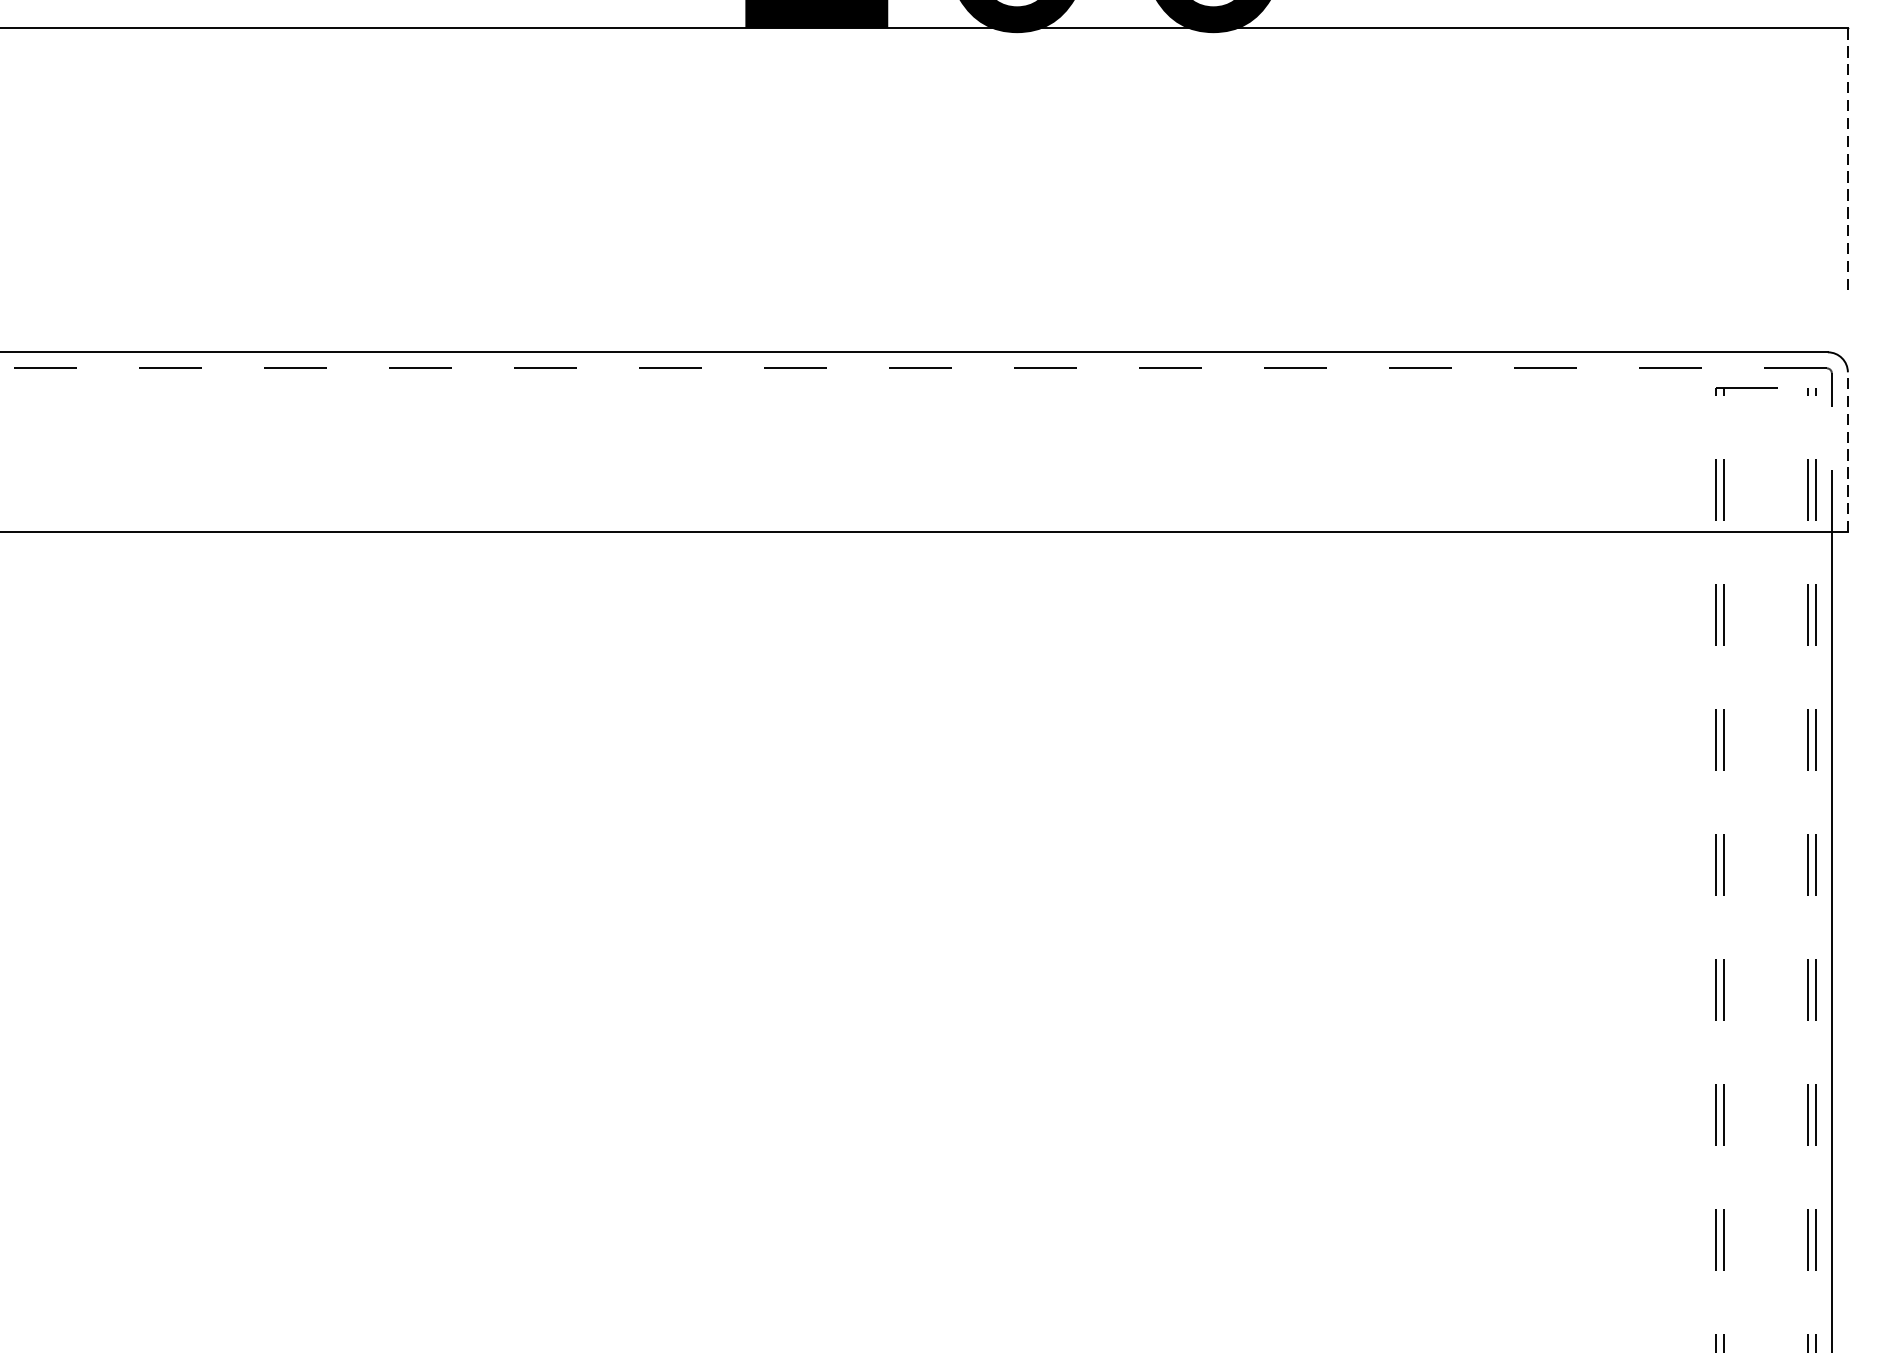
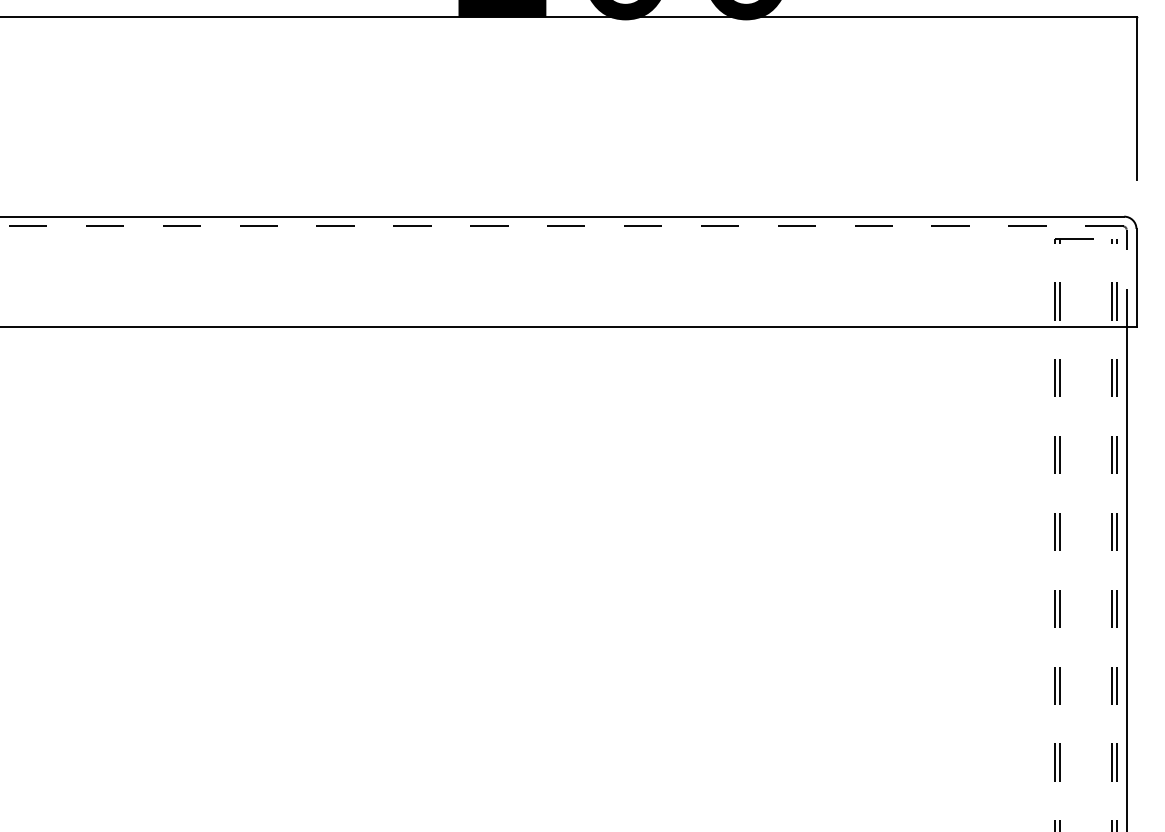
line: (1847, 161) -> (1136, 99), dashed -> solid
line: (1847, 451) -> (1136, 277), dashed -> solid

